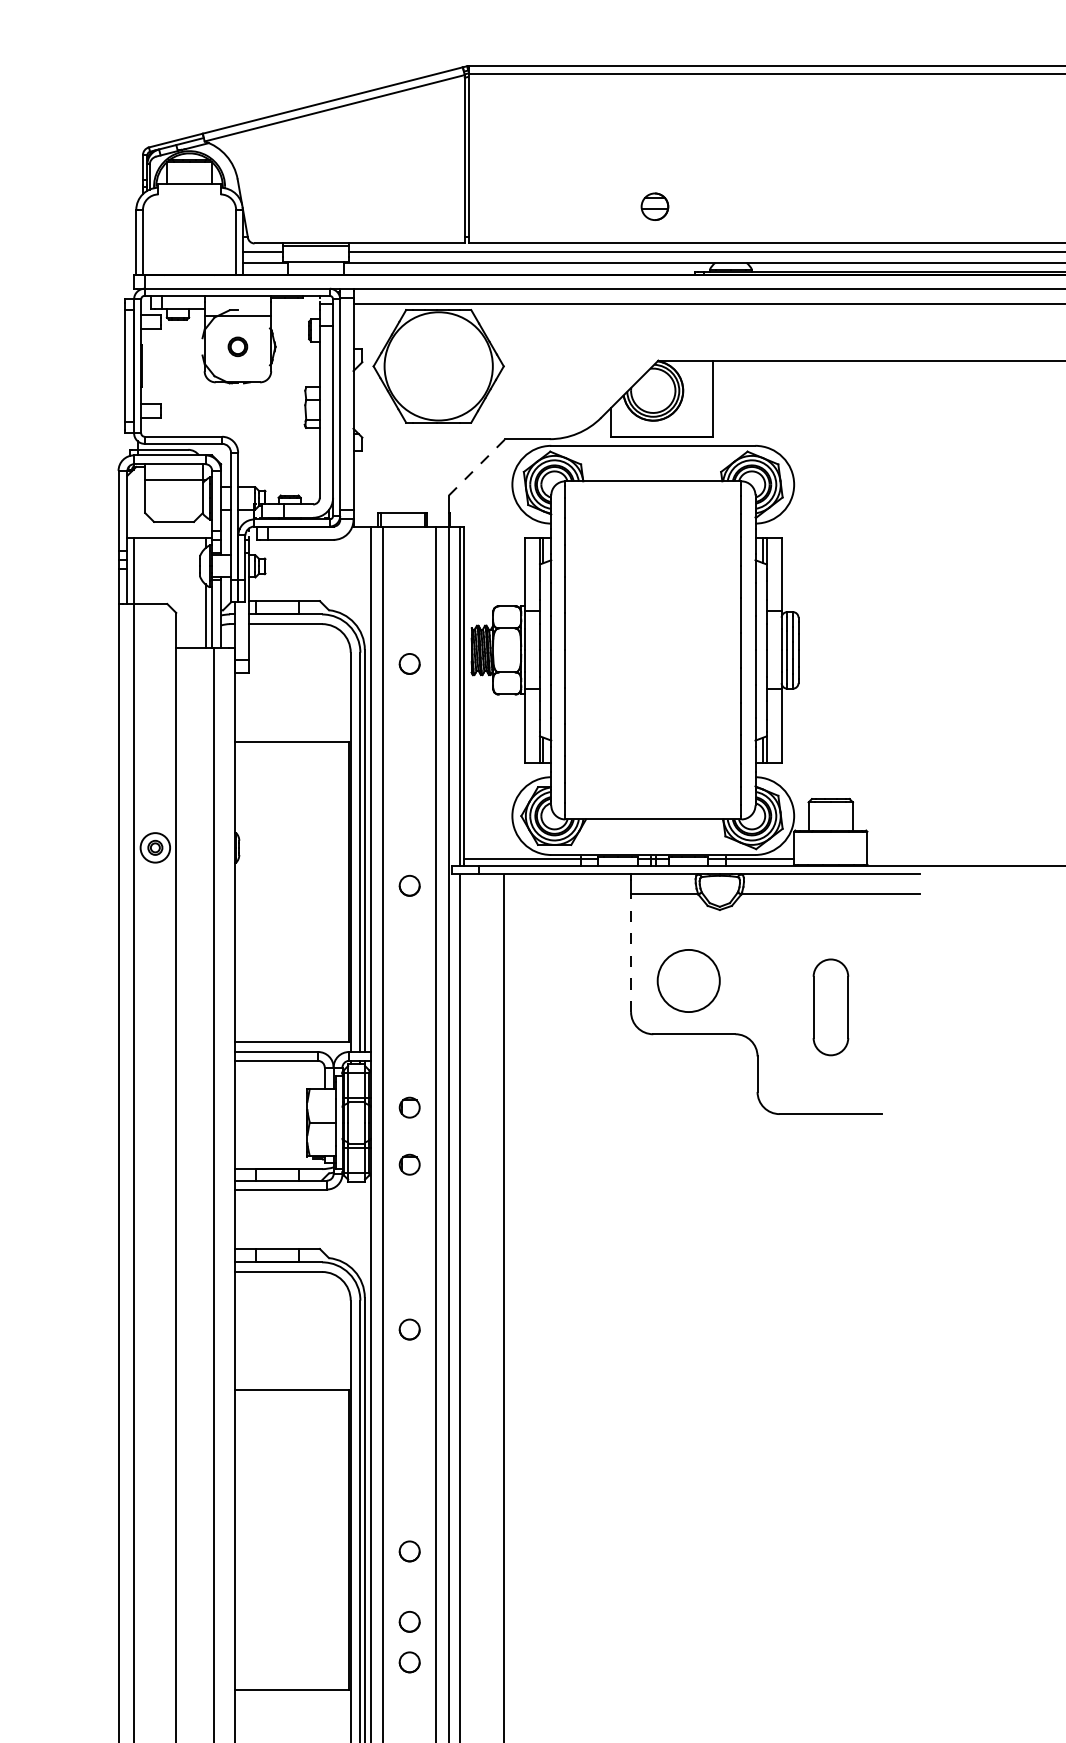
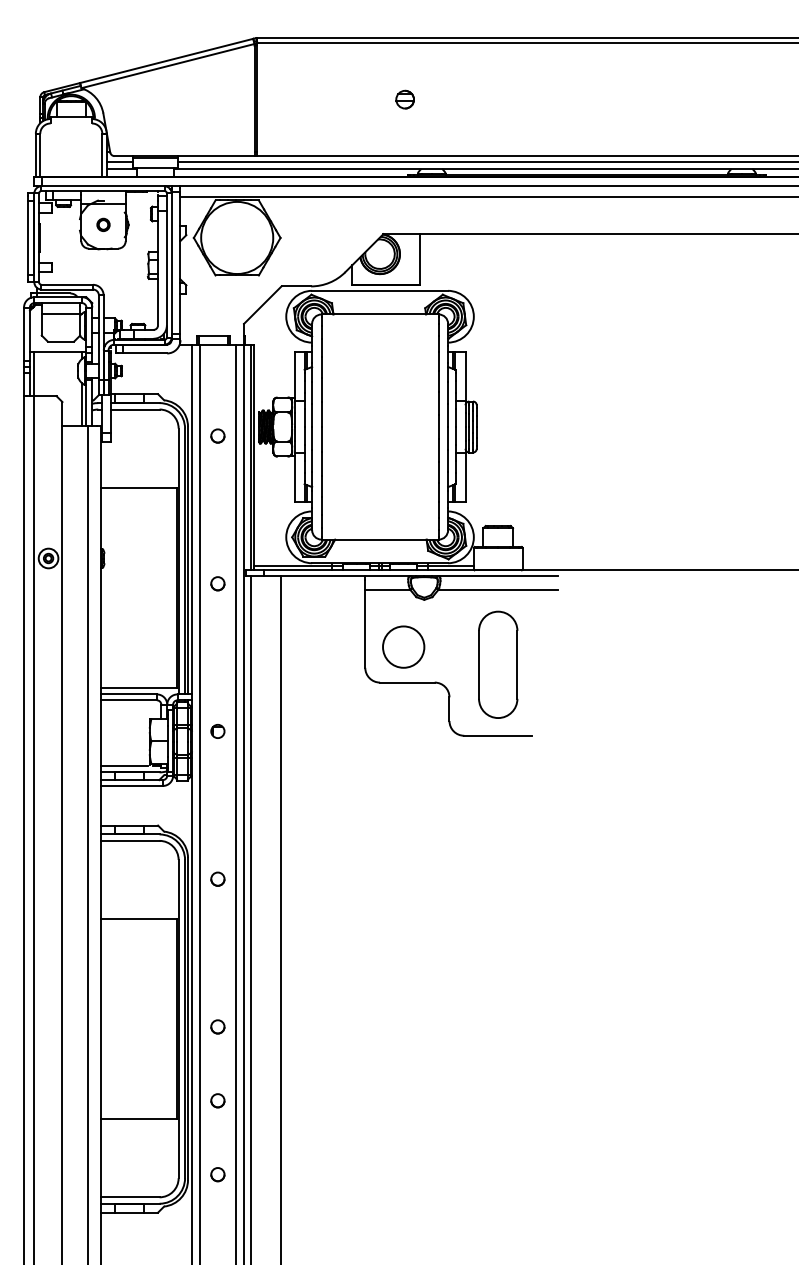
part: (653, 206) -> (404, 99), moved
line: (476, 467) -> (262, 305), dashed -> solid
line: (631, 952) -> (365, 628), dashed -> solid
part: (831, 1007) -> (498, 664), size x1.67
line: (269, 1158) -> (124, 765), added
circle: (409, 1164) -> (217, 769), removed
circle: (409, 1621) -> (217, 1073), removed

